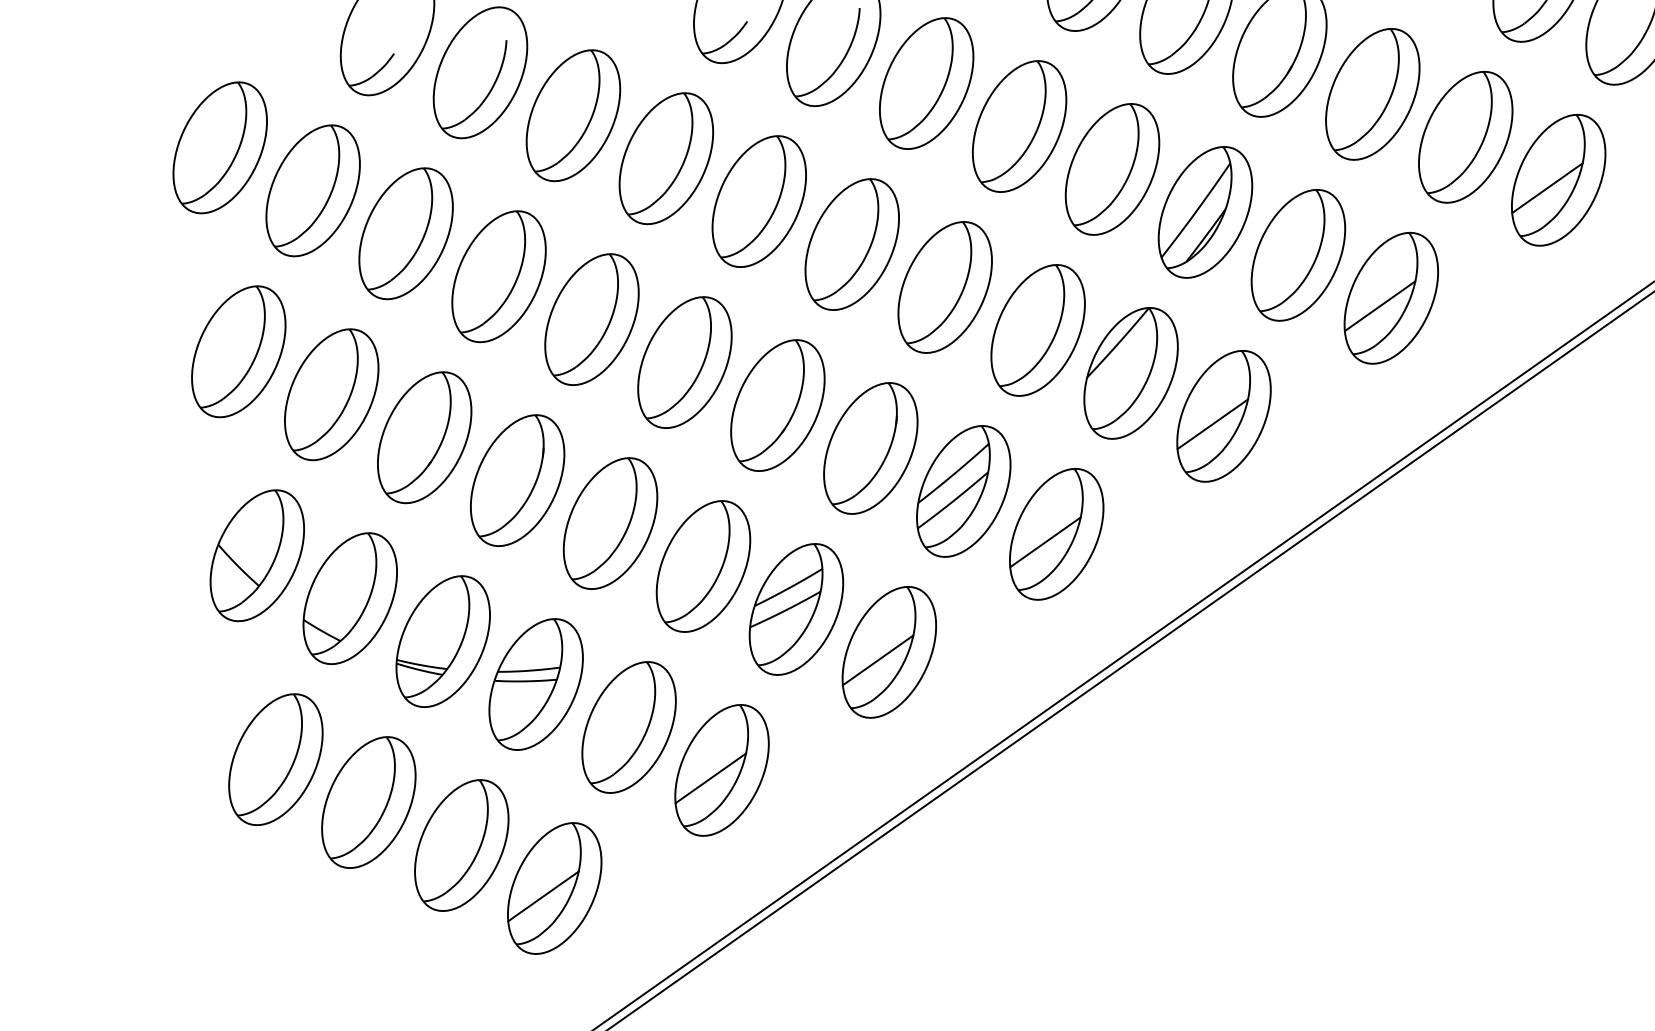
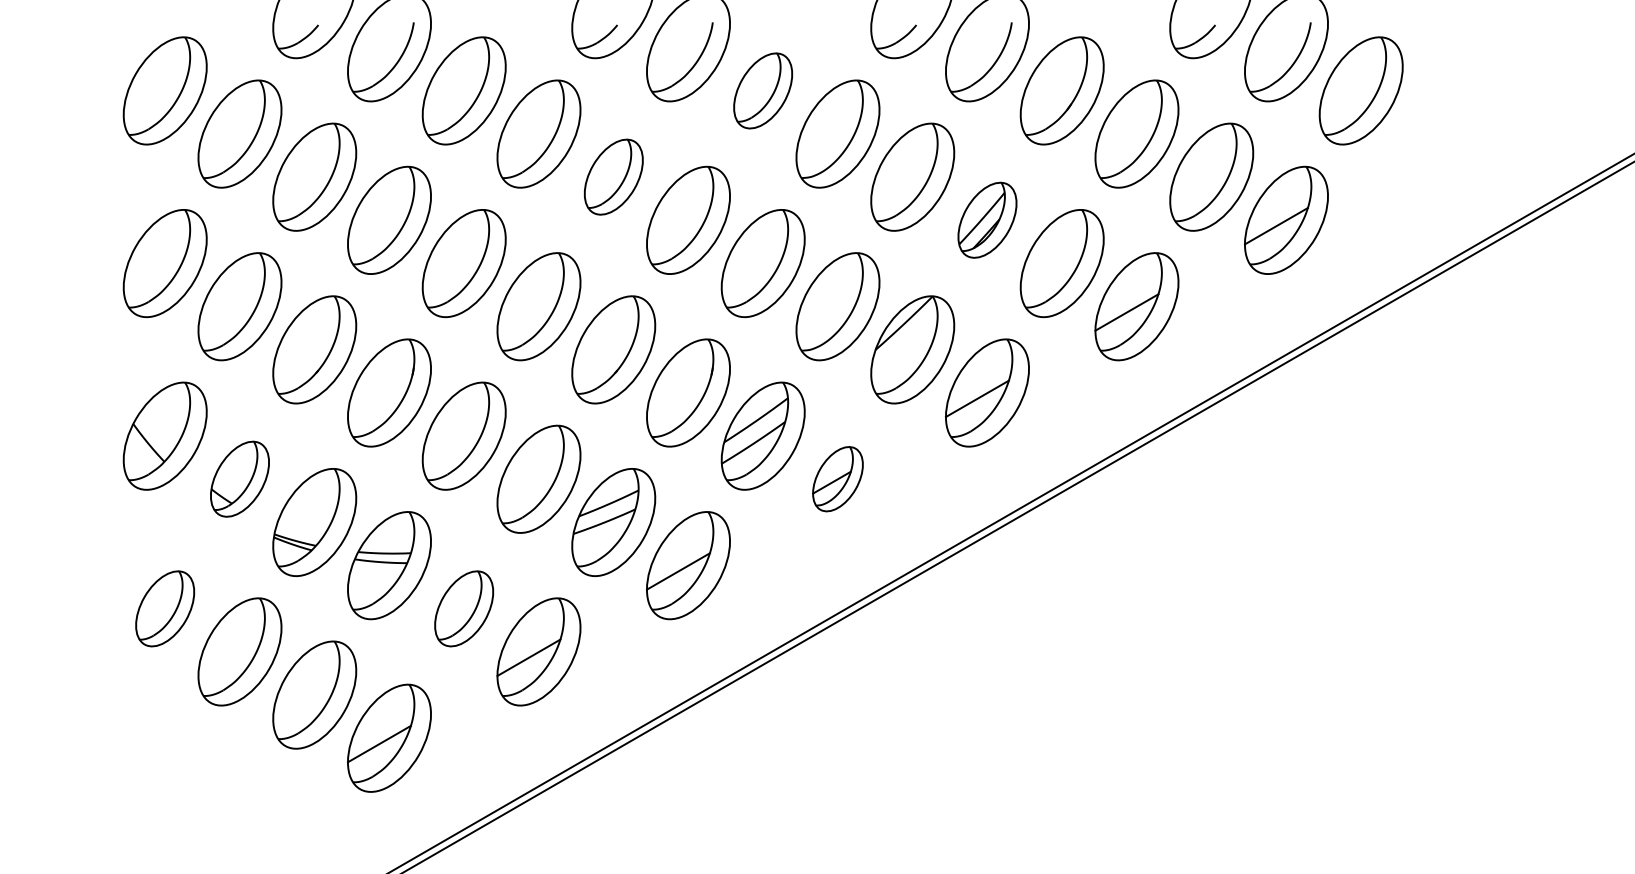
part: (925, 83) -> (762, 90), size x0.7
part: (758, 200) -> (613, 176), size x0.7
part: (1205, 211) -> (987, 219), size x0.7
part: (1056, 533) -> (837, 478), size x0.6
part: (349, 597) -> (239, 478), size x0.7
part: (628, 727) -> (463, 608), size x0.7
part: (274, 759) -> (164, 608), size x0.7

